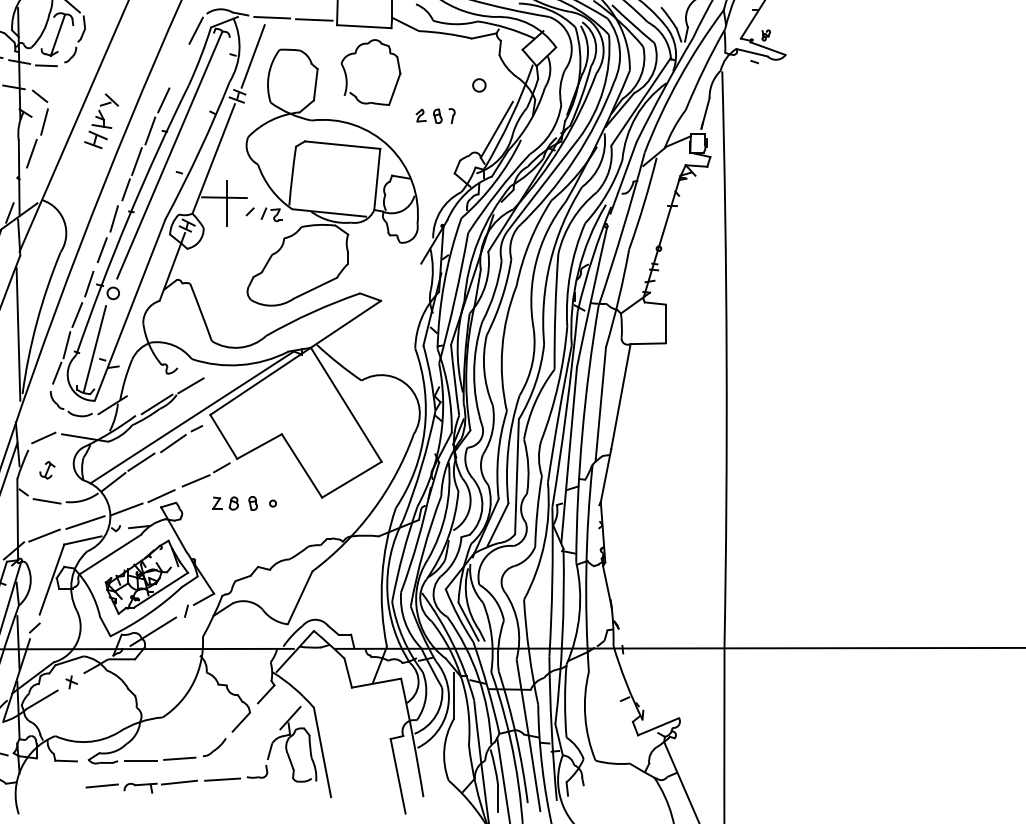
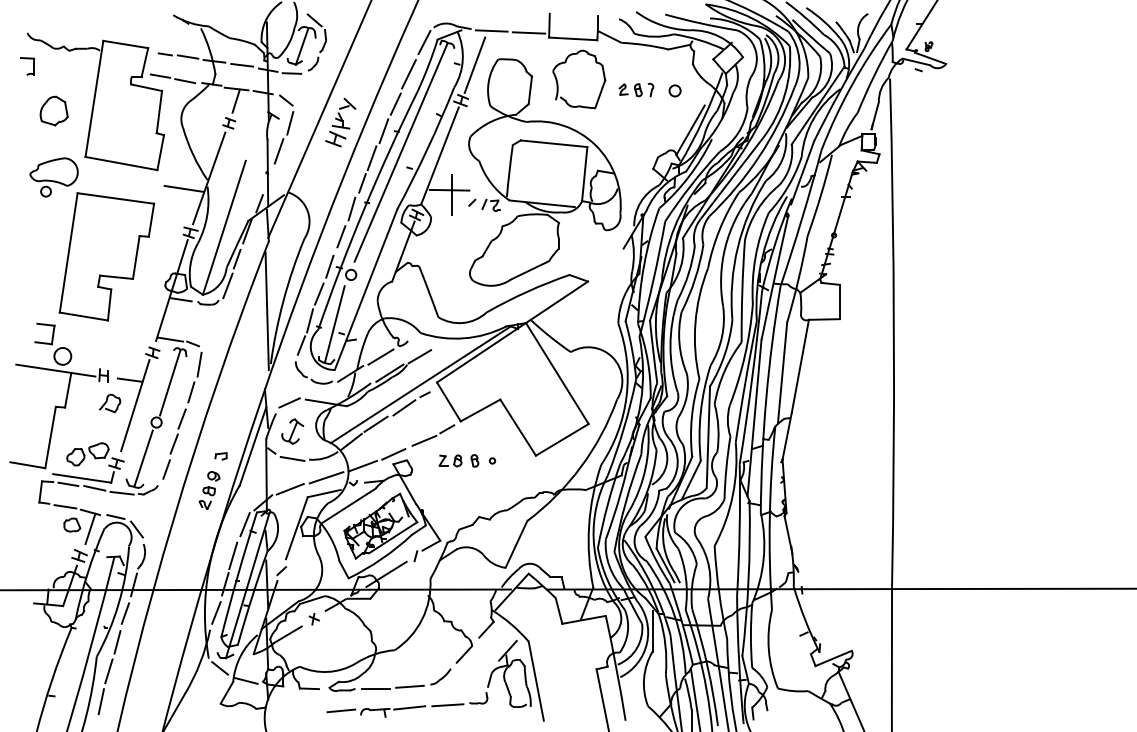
line: (178, 66) -> (408, 74), added
part: (435, 115) -> (636, 89), moved
line: (146, 385) -> (380, 356), added
part: (47, 470) -> (292, 431), size x1.67

